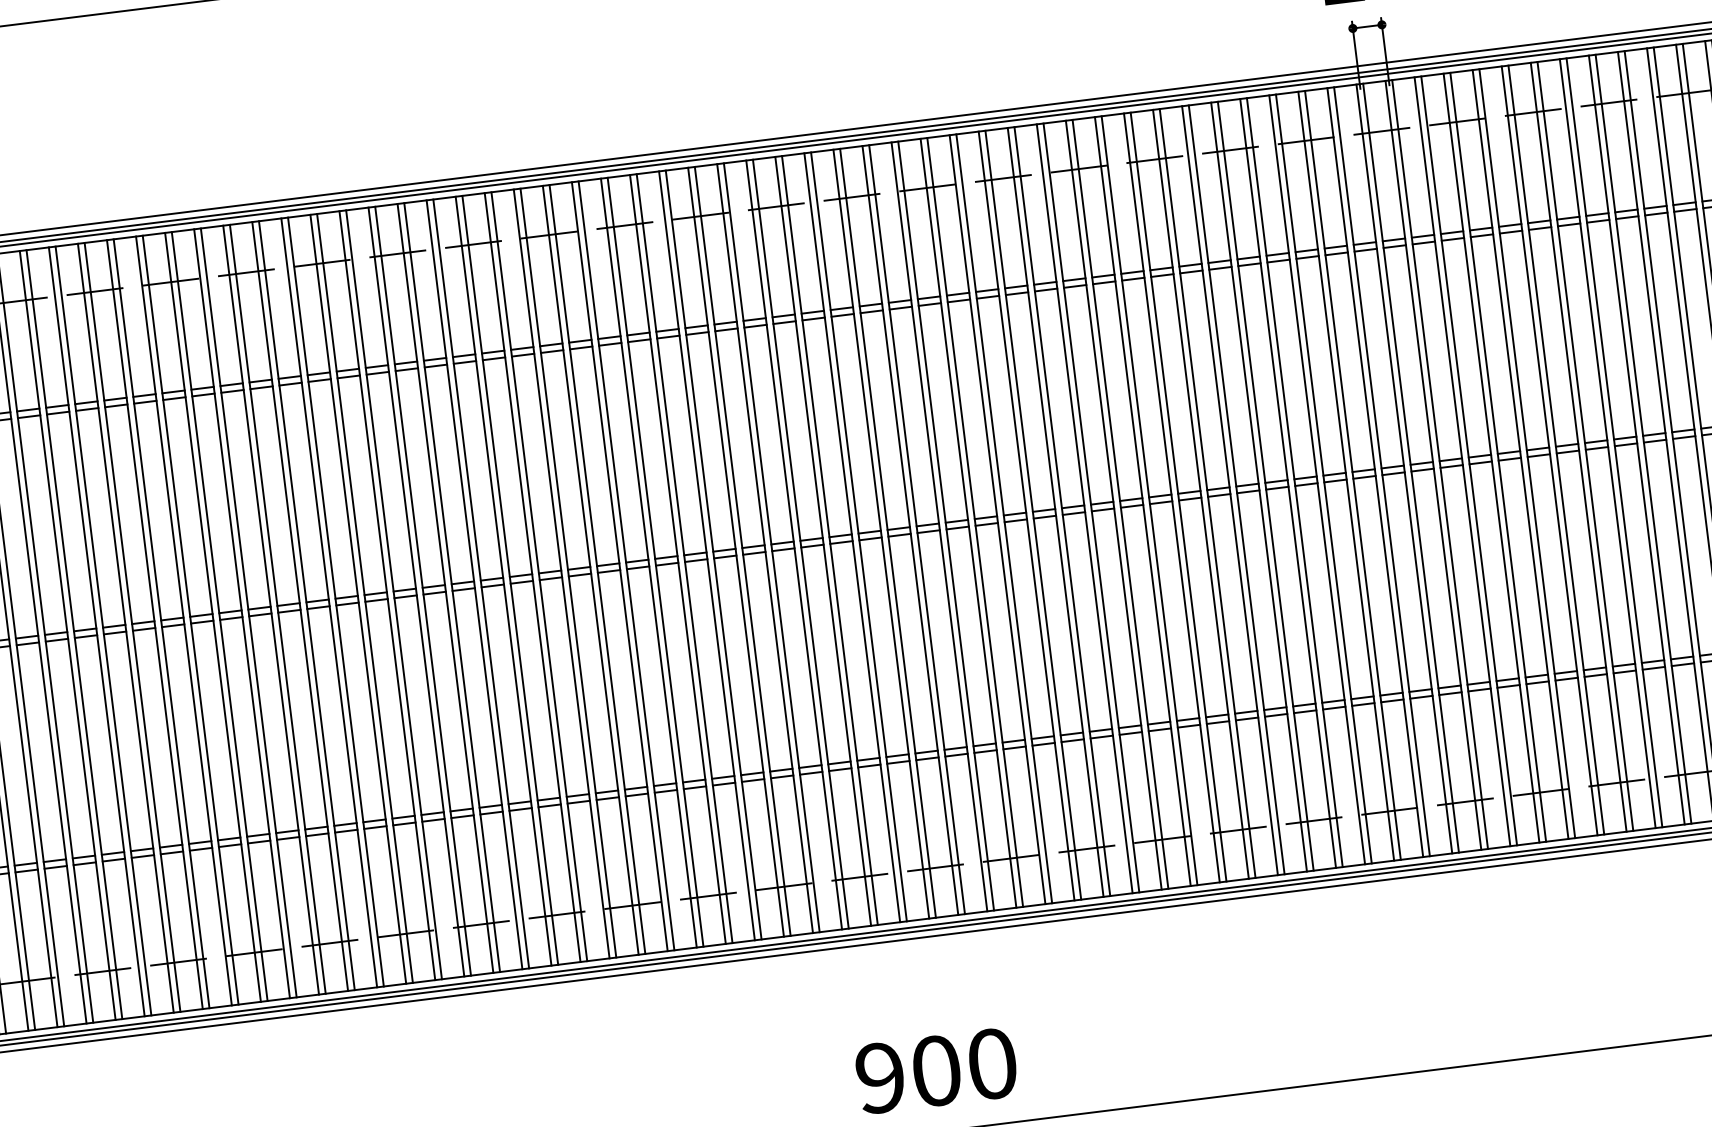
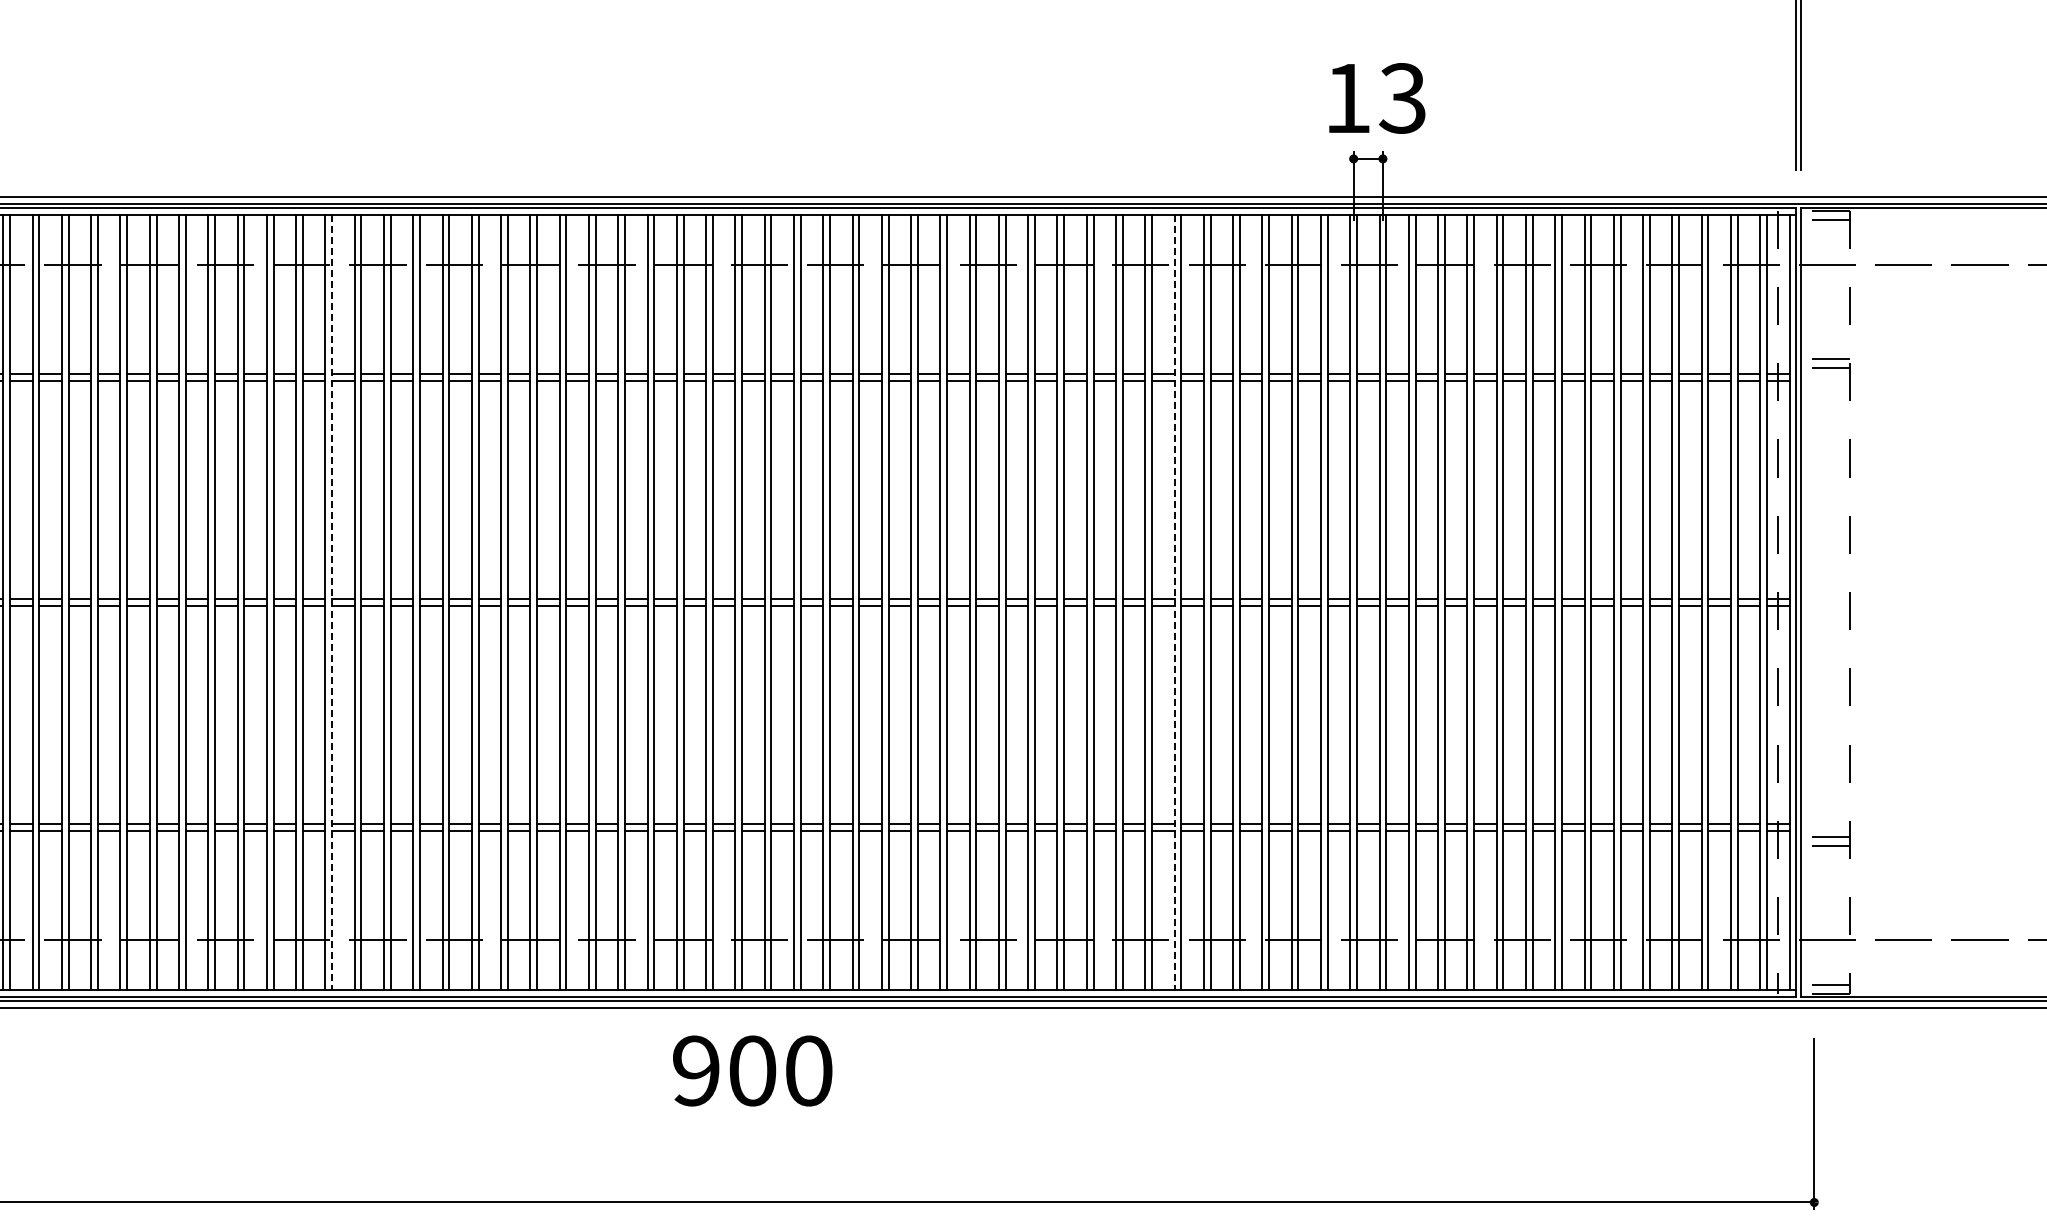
line: (1229, 490) -> (1174, 602), solid -> dashed
line: (394, 594) -> (332, 602), solid -> dashed
text: (936, 1070) -> (752, 1070), moved

